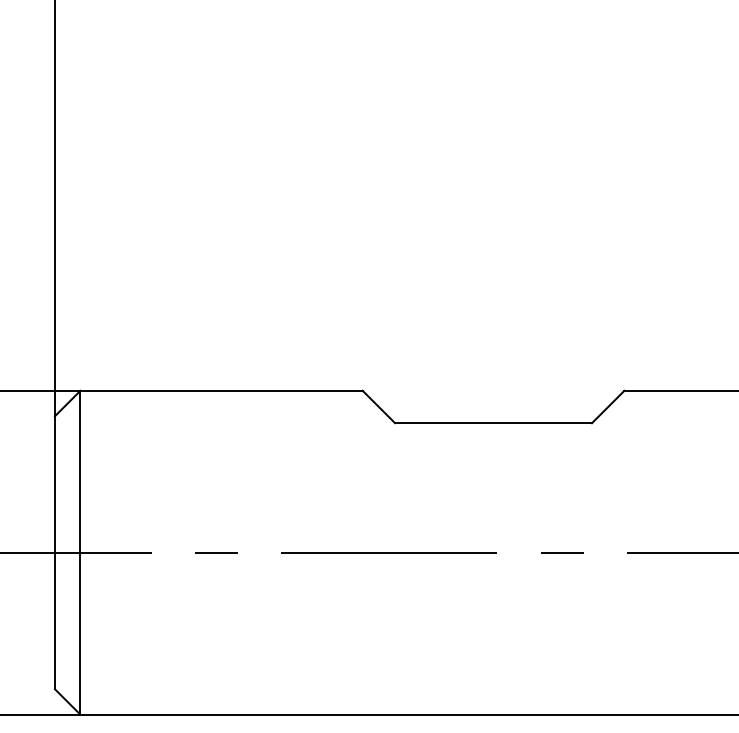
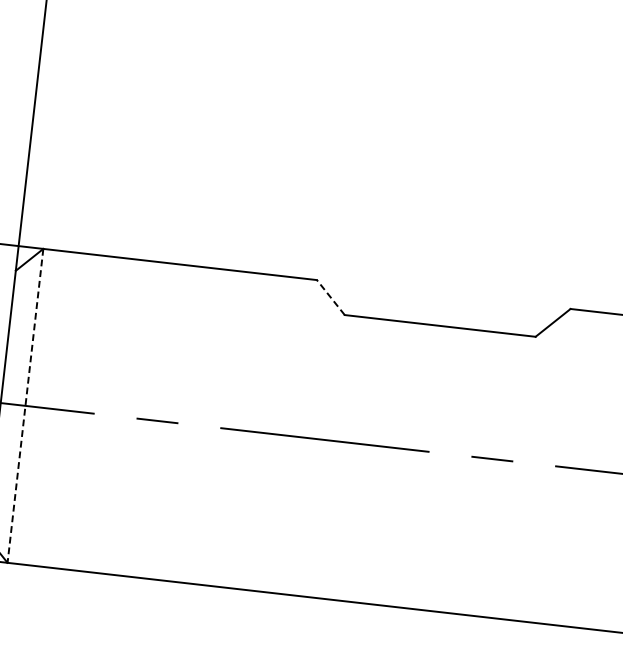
line: (378, 406) -> (330, 297), solid -> dashed
line: (80, 552) -> (25, 405), solid -> dashed

